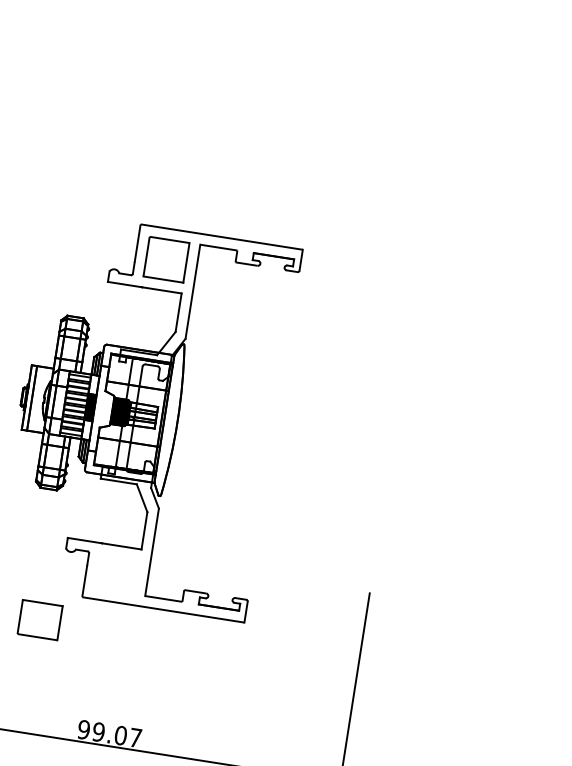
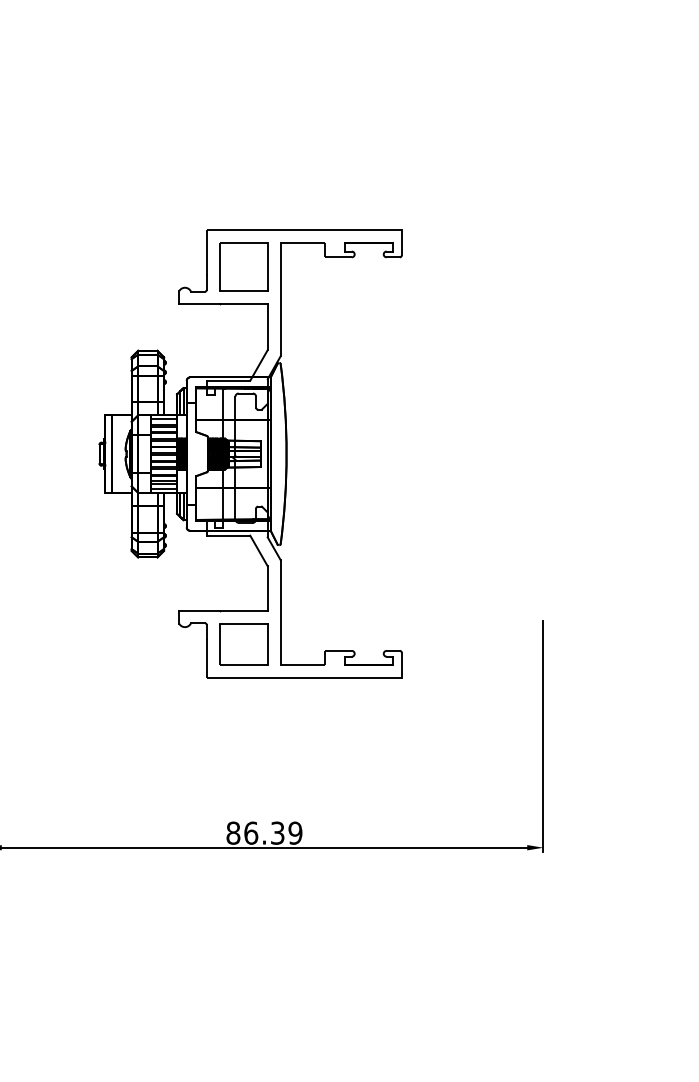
part: (39, 619) -> (243, 644), moved
text: (109, 733) -> (264, 832), 99.07 -> 86.39

